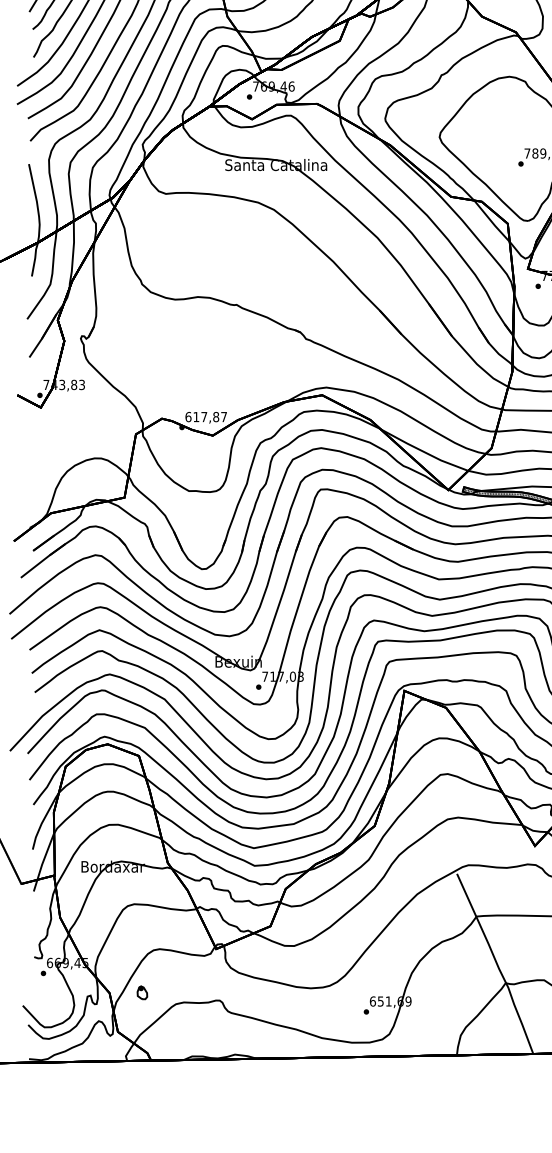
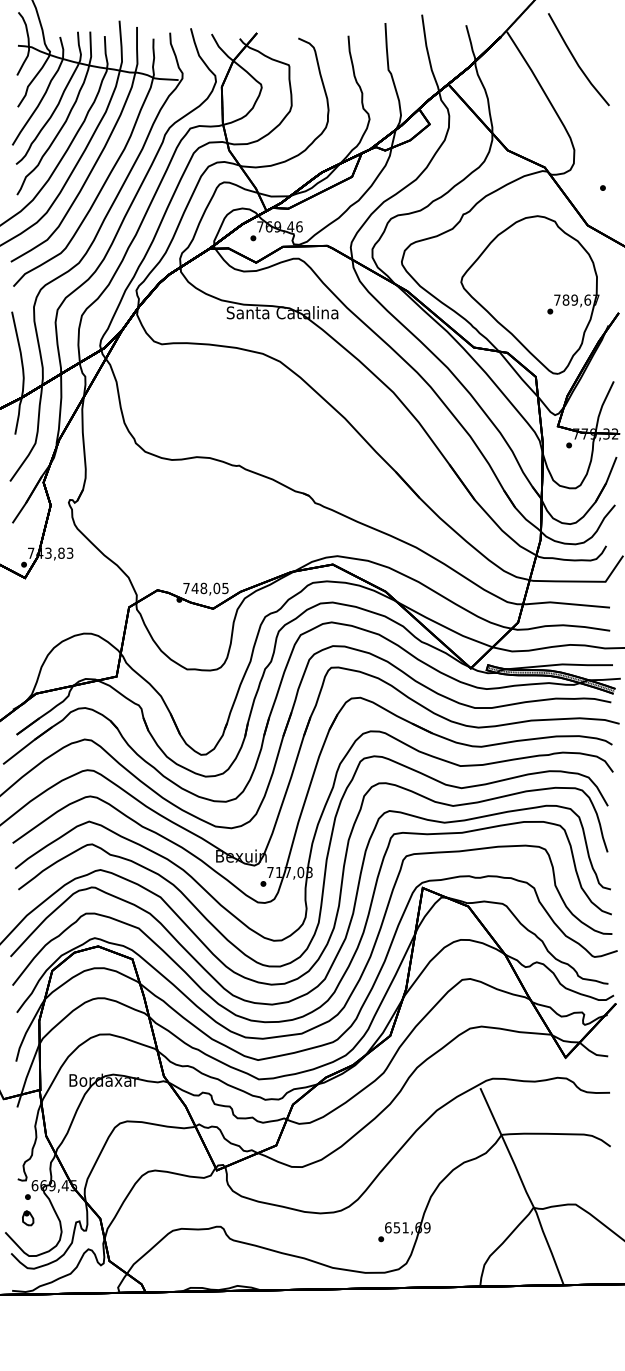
text: (205, 417) -> (205, 588), 617,87 -> 748,05
part: (142, 993) -> (28, 1218), moved

